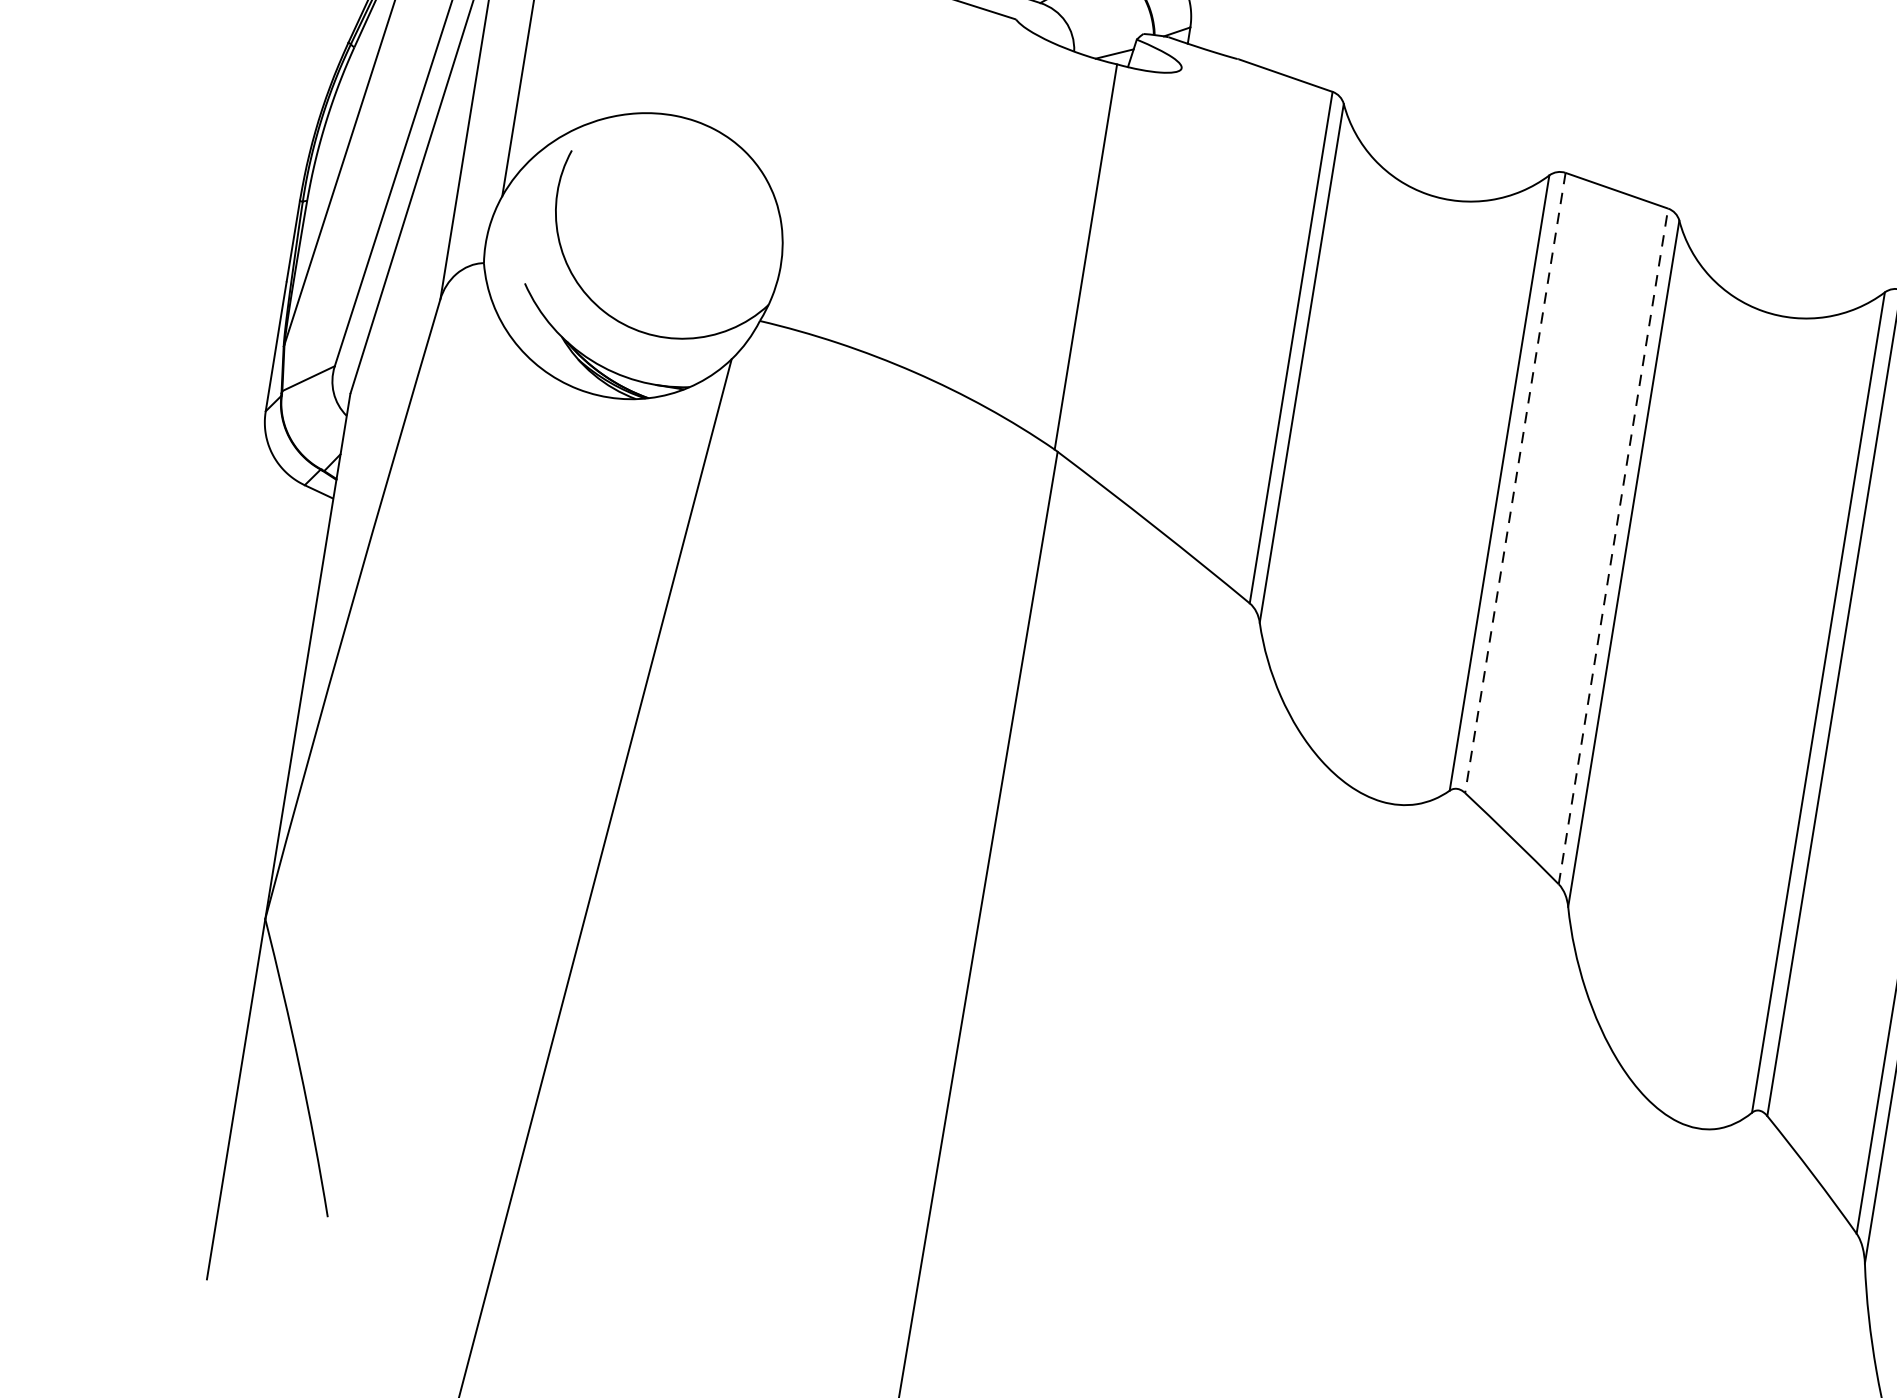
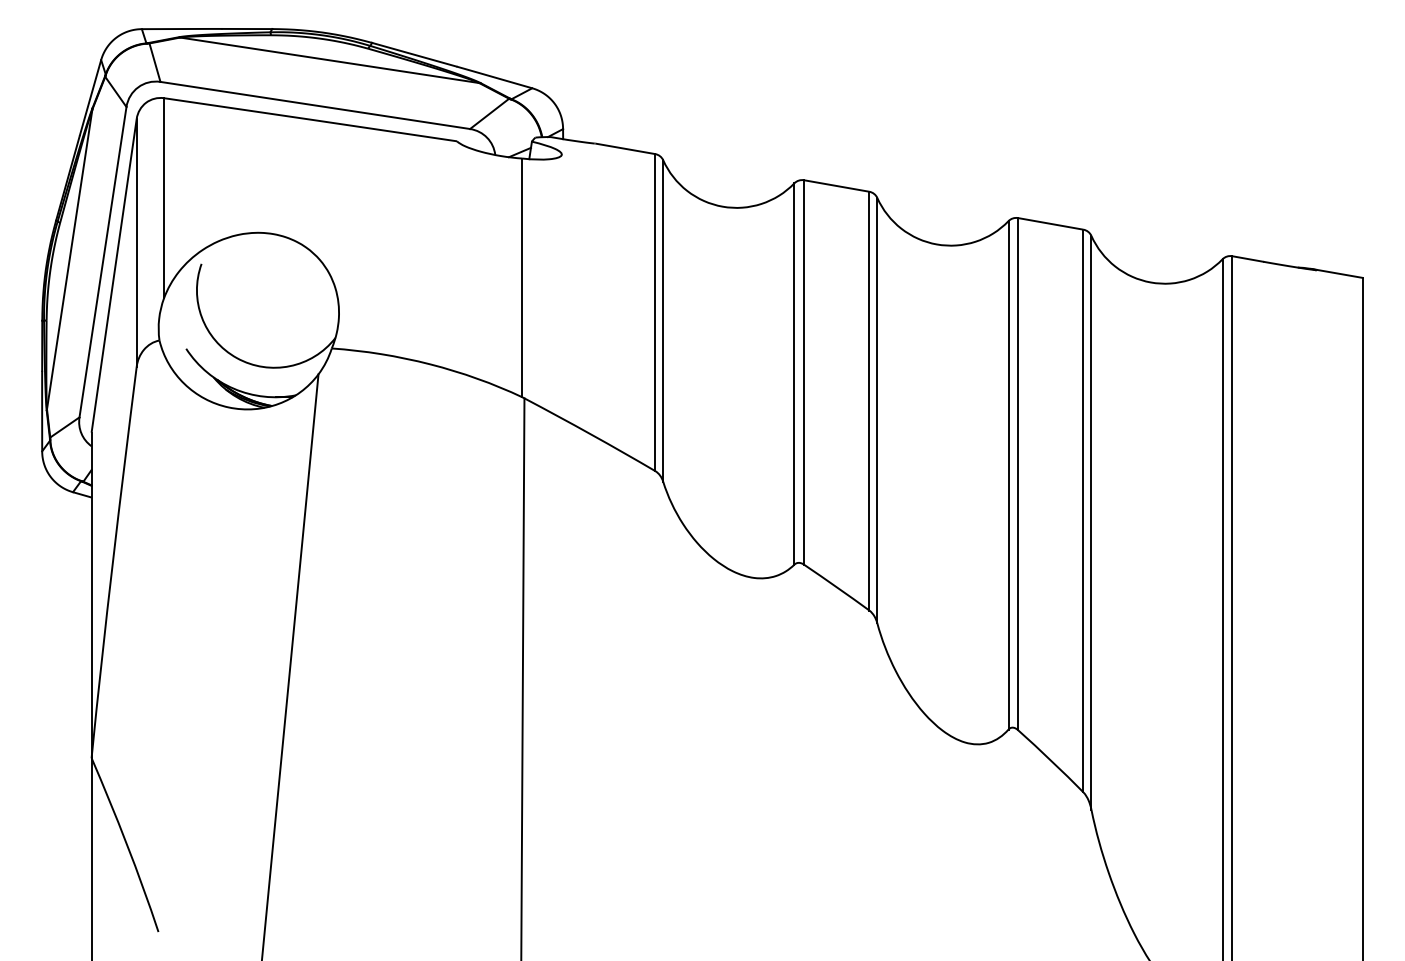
line: (1514, 482) -> (803, 372), dashed -> solid
line: (1613, 545) -> (869, 400), dashed -> solid

